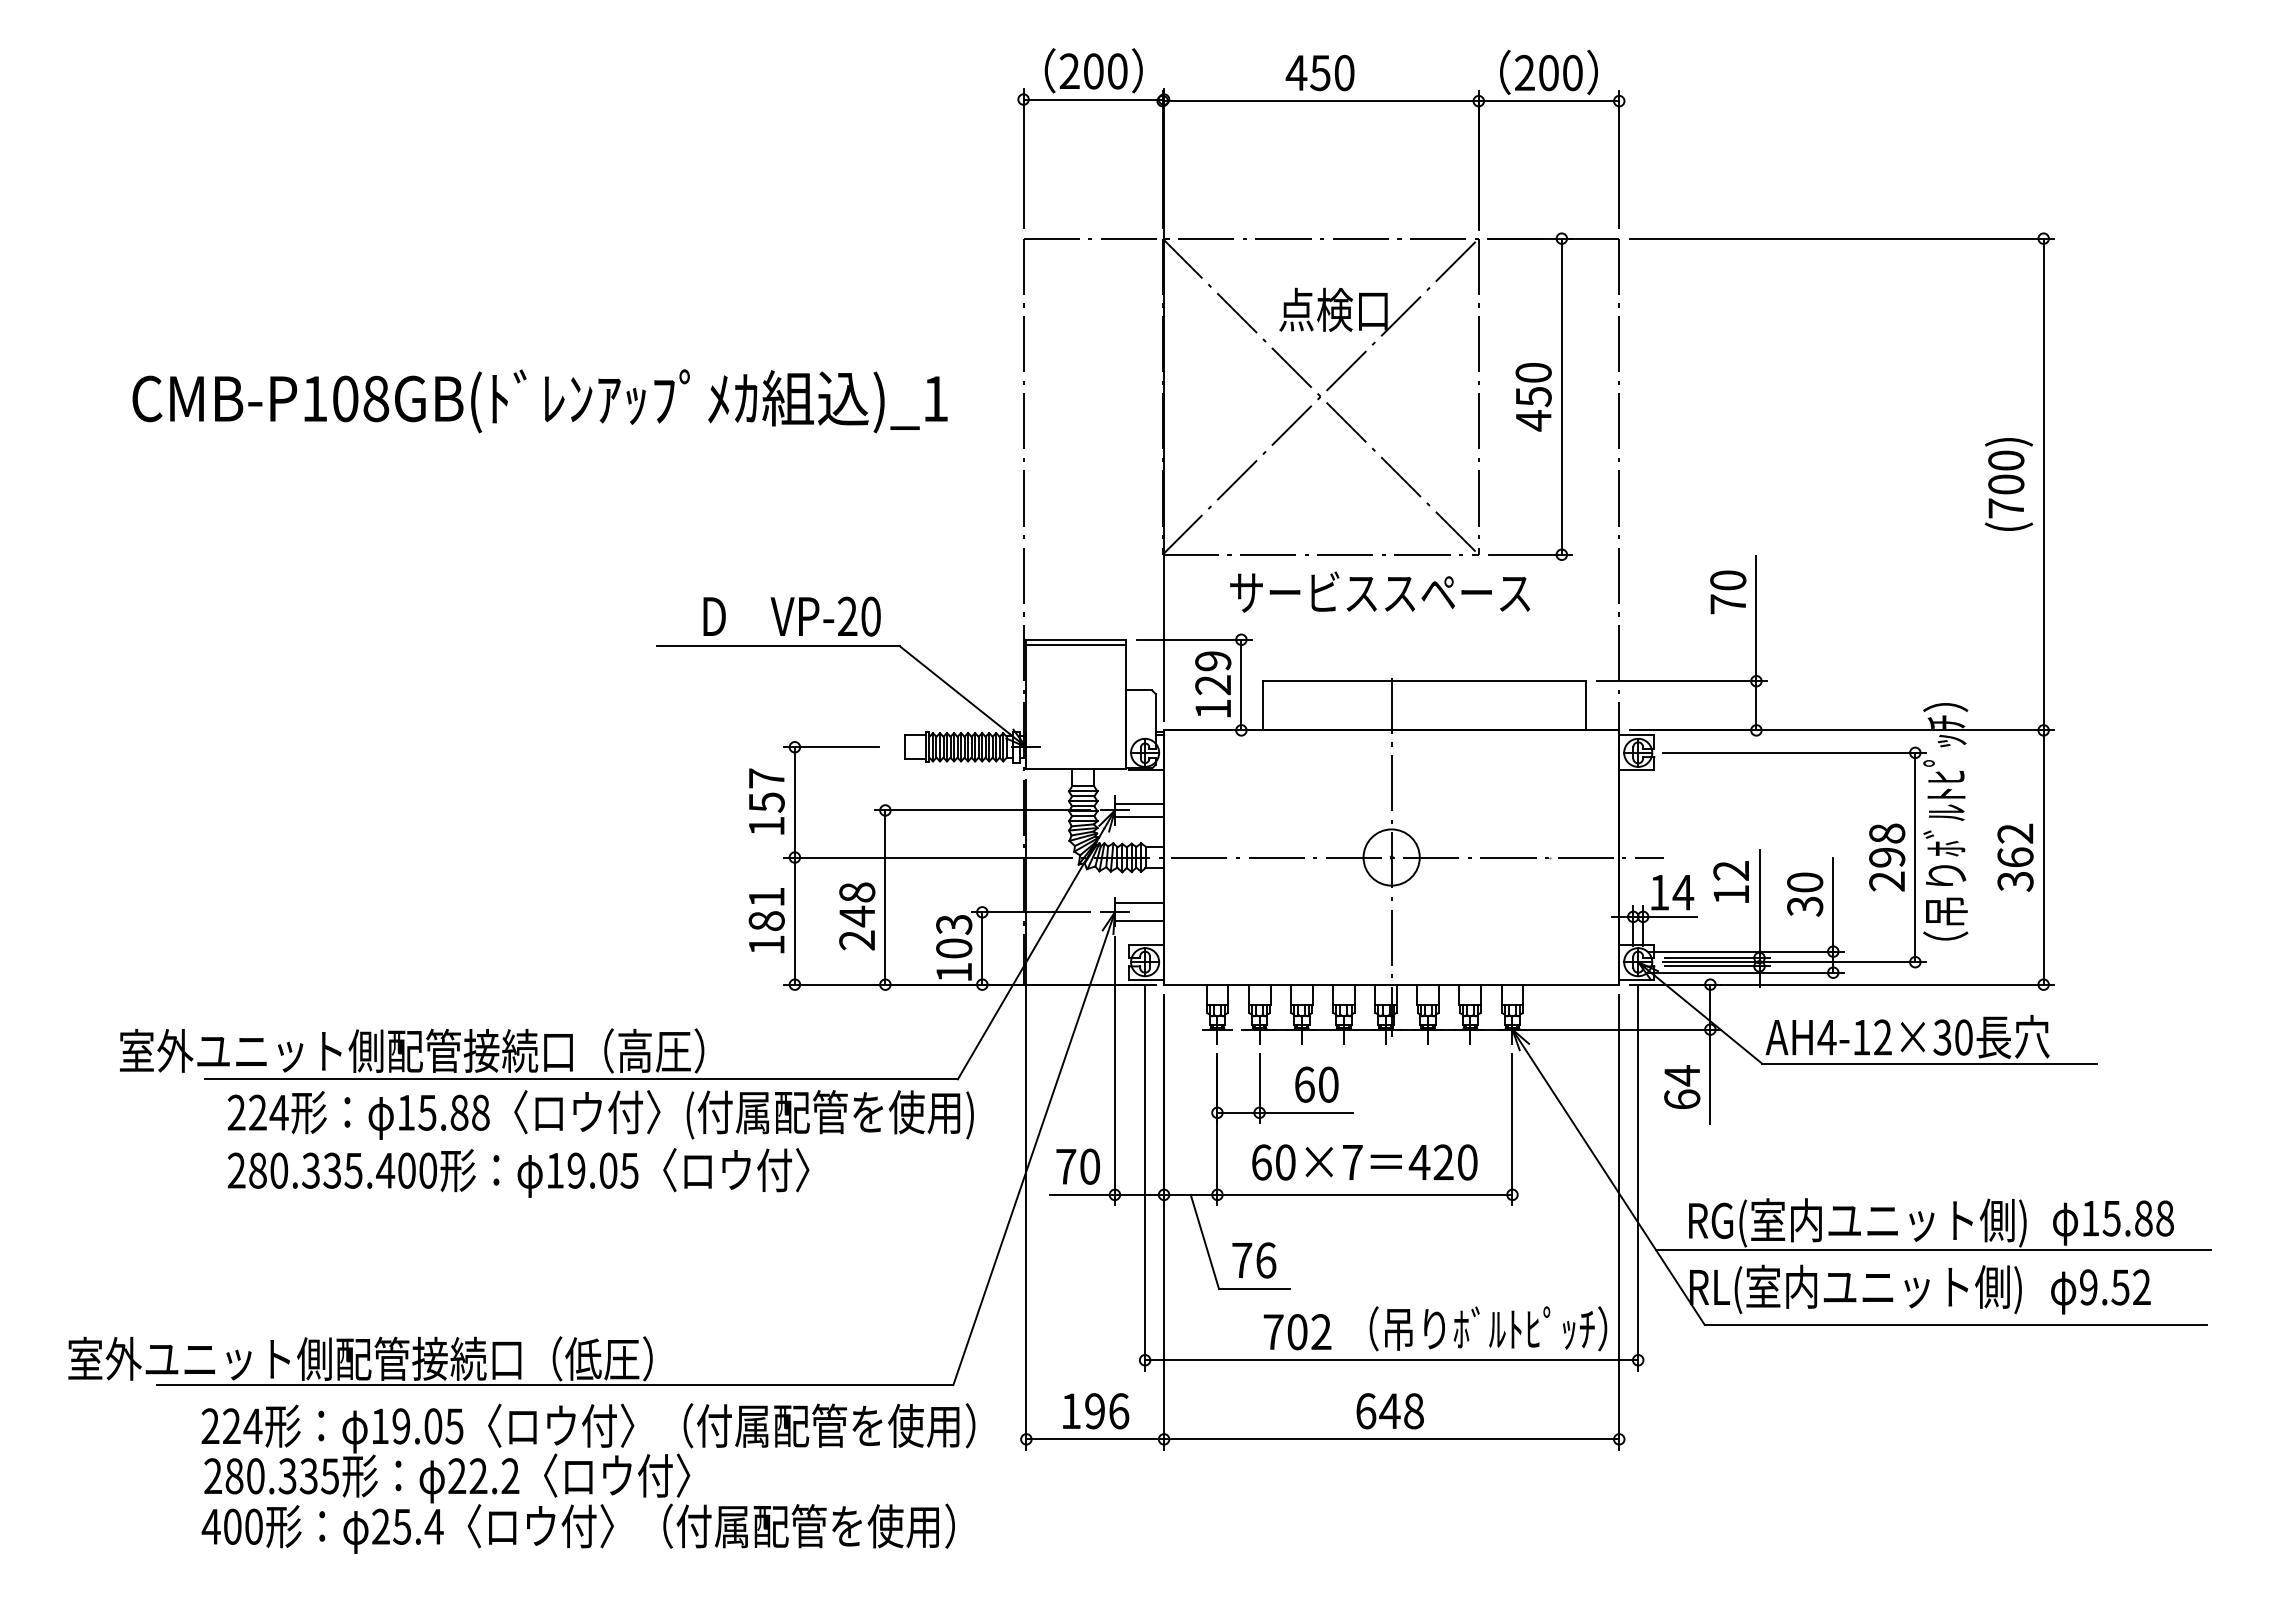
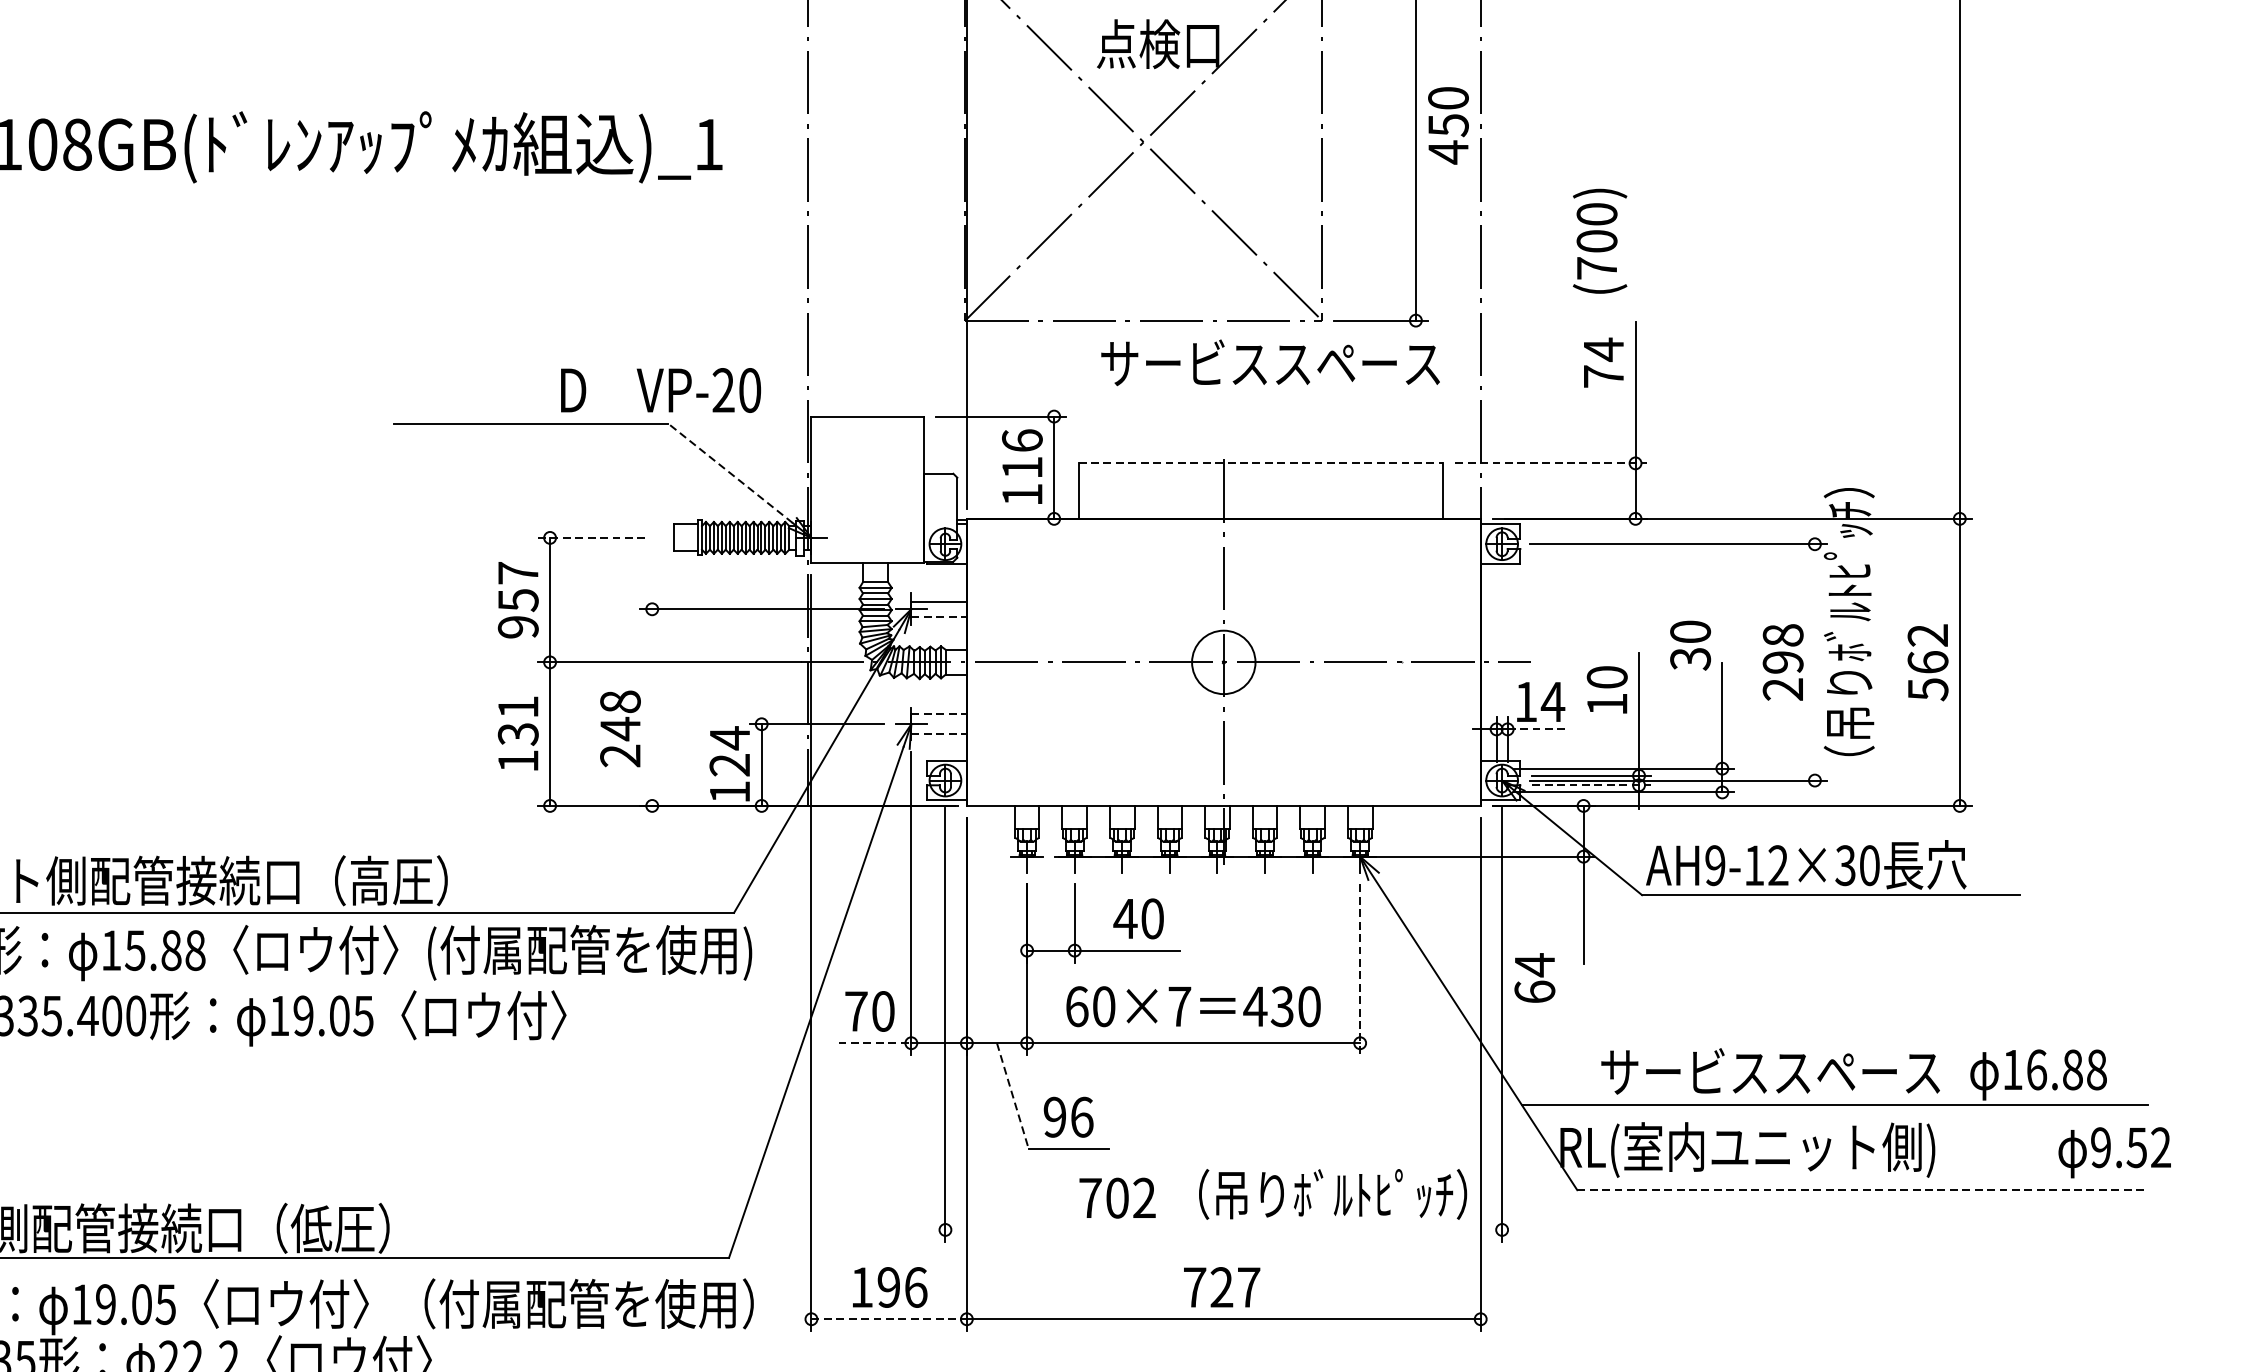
text: (1533, 397) -> (1448, 126), moved
text: (2009, 484) -> (1600, 241), moved
text: (1728, 580) -> (1604, 349), 70 -> 74
text: (1380, 591) -> (1271, 362), moved
text: (791, 616) -> (660, 390), moved
line: (1076, 645) -> (867, 423), removed
text: (1213, 673) -> (1022, 454), 129 -> 116
line: (1424, 681) -> (1260, 463), solid -> dashed
line: (1682, 681) -> (1552, 463), solid -> dashed
line: (954, 690) -> (730, 473), solid -> dashed
line: (831, 747) -> (591, 538), solid -> dashed
line: (1139, 817) -> (939, 617), solid -> dashed
text: (766, 826) -> (518, 627), 157 -> 957
line: (1915, 857) -> (1815, 662), removed
text: (1731, 870) -> (1607, 677), 12 -> 10
text: (2014, 881) -> (1926, 689), 362 -> 562
text: (1805, 894) -> (1690, 645), moved
line: (885, 897) -> (652, 707), removed
line: (1139, 903) -> (939, 714), solid -> dashed
line: (1670, 916) -> (1538, 728), solid -> dashed
text: (766, 921) -> (518, 734), 181 -> 131
line: (1139, 921) -> (939, 734), solid -> dashed
text: (954, 936) -> (730, 751), 103 -> 124
line: (1717, 966) -> (1591, 785), solid -> dashed
text: (1826, 1037) -> (1714, 865), AH4-12×30 -> AH9-12×30
text: (1304, 1084) -> (1125, 918), 60 -> 40
text: (1682, 1086) -> (1535, 977), moved
line: (1512, 1129) -> (1360, 969), solid -> dashed
text: (1443, 1162) -> (1282, 1006), 420 -> 430
line: (1083, 1194) -> (875, 1042), solid -> dashed
text: (2111, 1218) -> (2036, 1069), 15.88 -> 16.88
text: (1857, 1222) -> (1749, 1074), RG(室内ユニット側) -> サービススペース
line: (1204, 1241) -> (1012, 1095), solid -> dashed
text: (1242, 1260) -> (1055, 1117), 76 -> 96
text: (2100, 1291) -> (2114, 1152), moved
line: (1956, 1325) -> (1861, 1190), solid -> dashed
line: (1391, 1360) -> (1223, 1230), removed
text: (1389, 1411) -> (1221, 1287), 648 -> 727
line: (1095, 1439) -> (889, 1319), solid -> dashed

